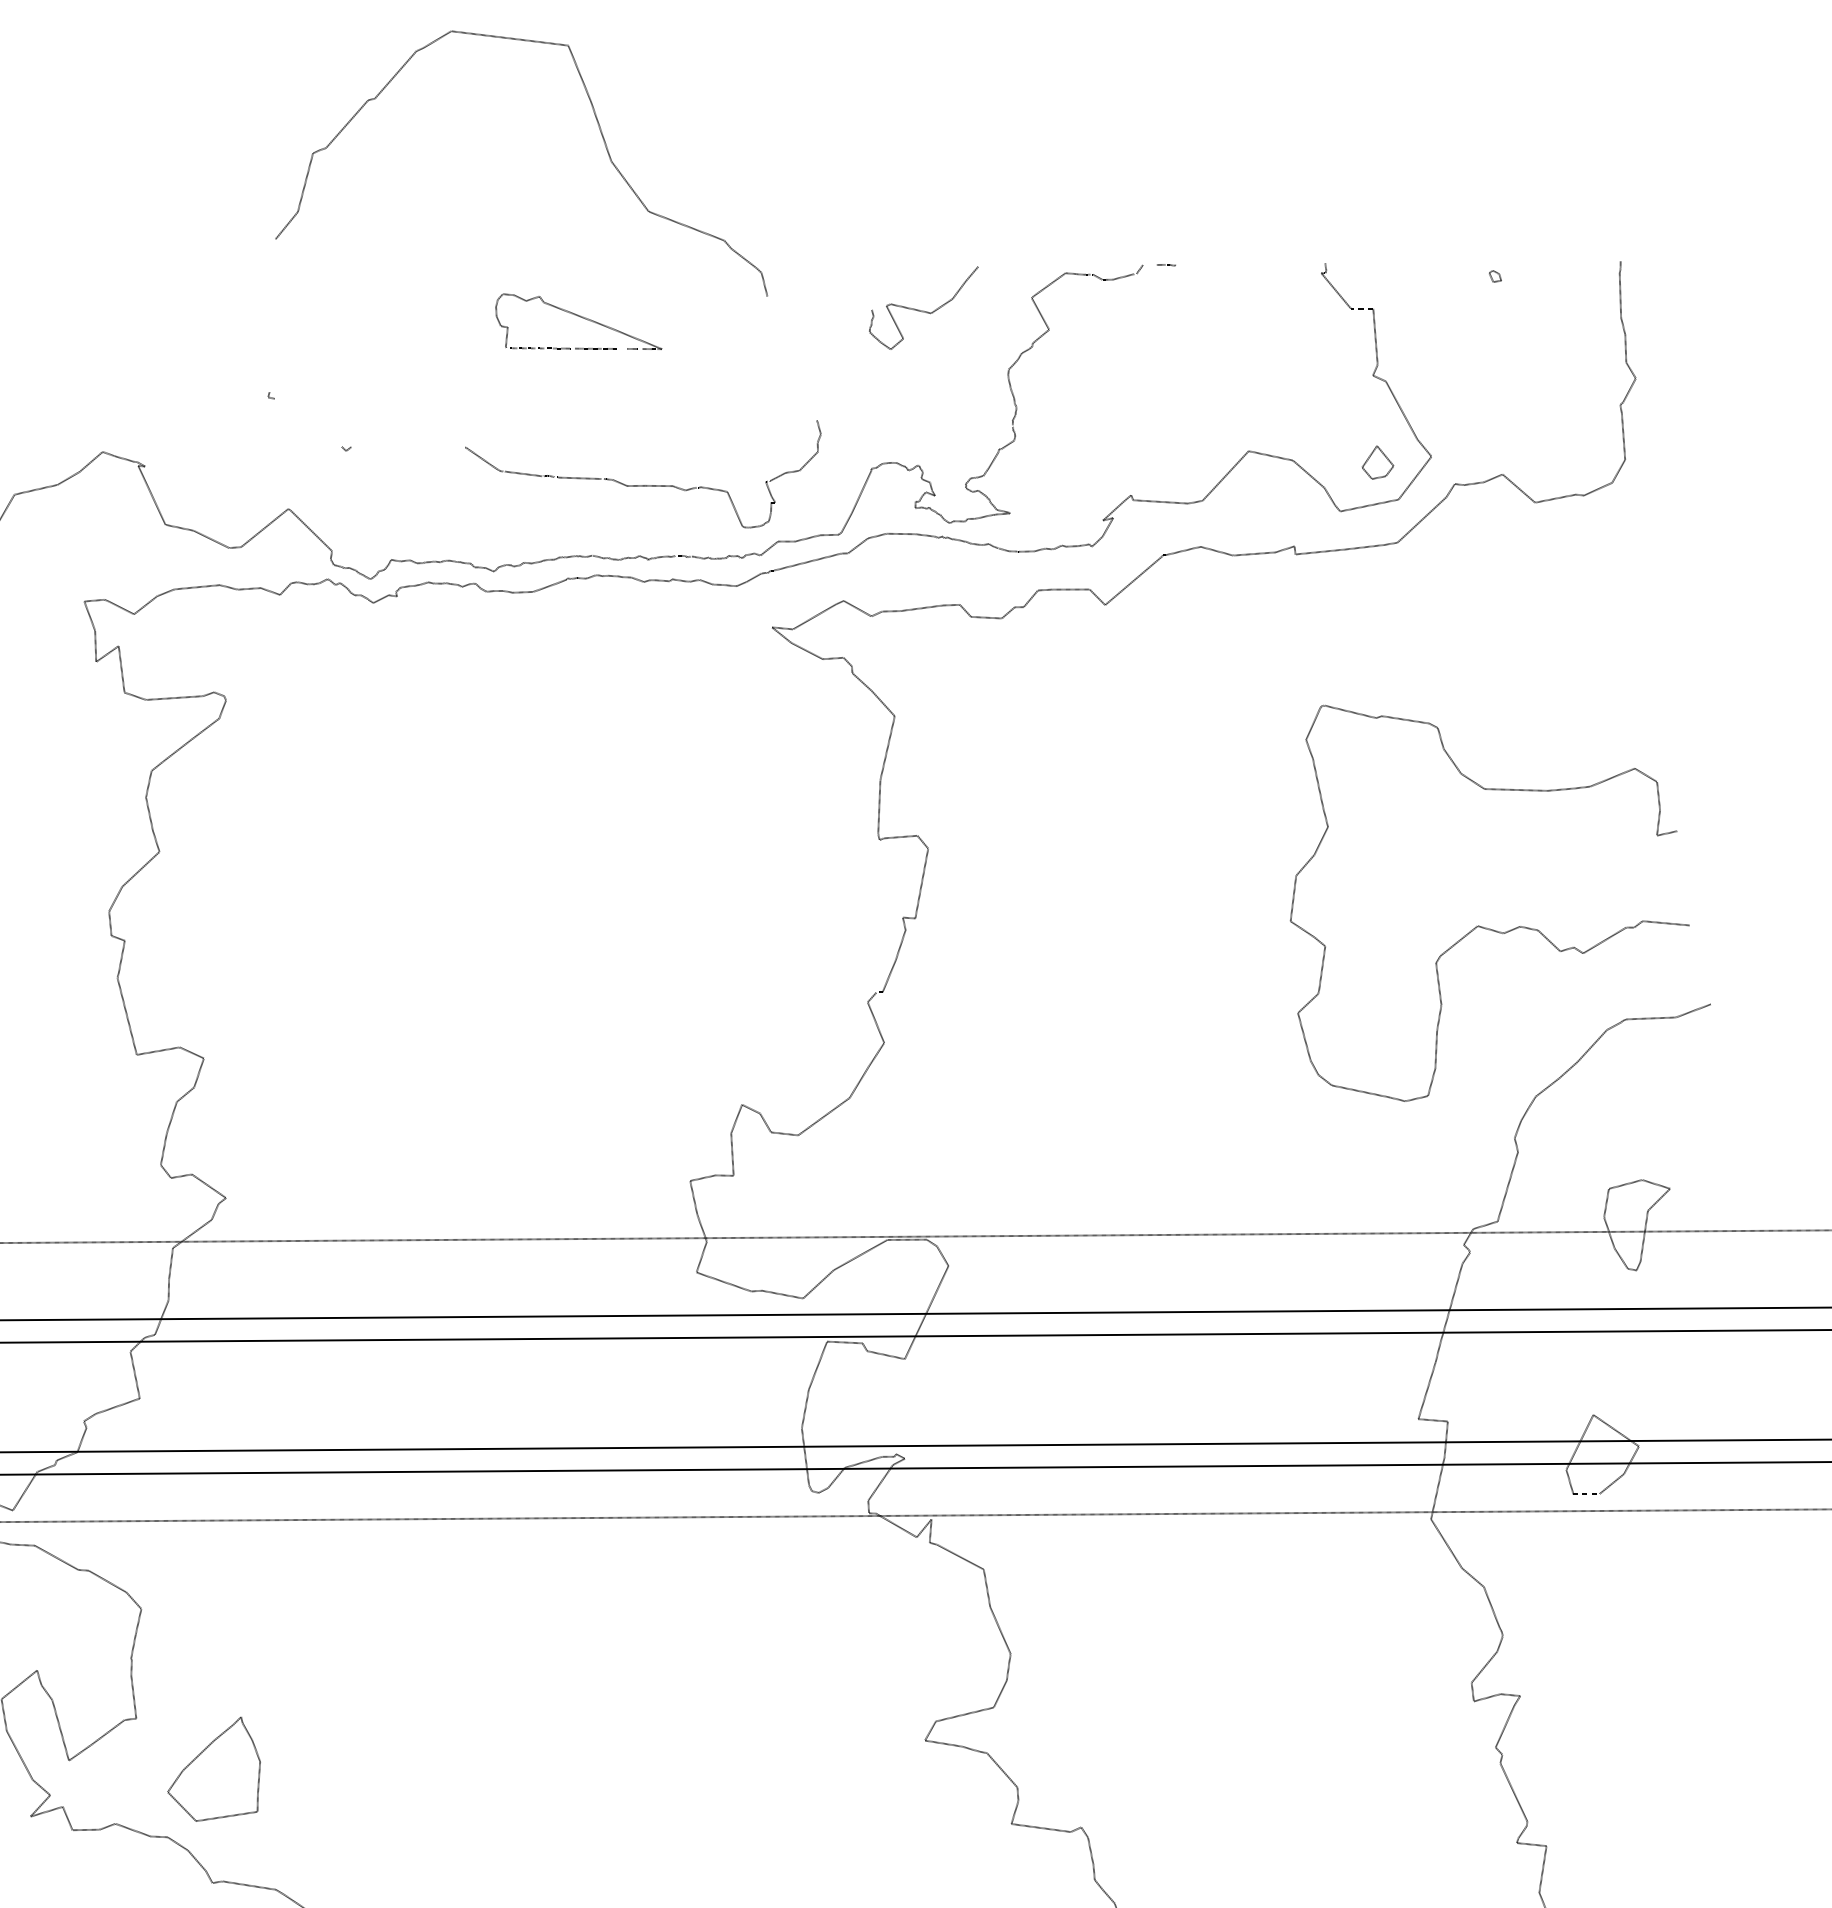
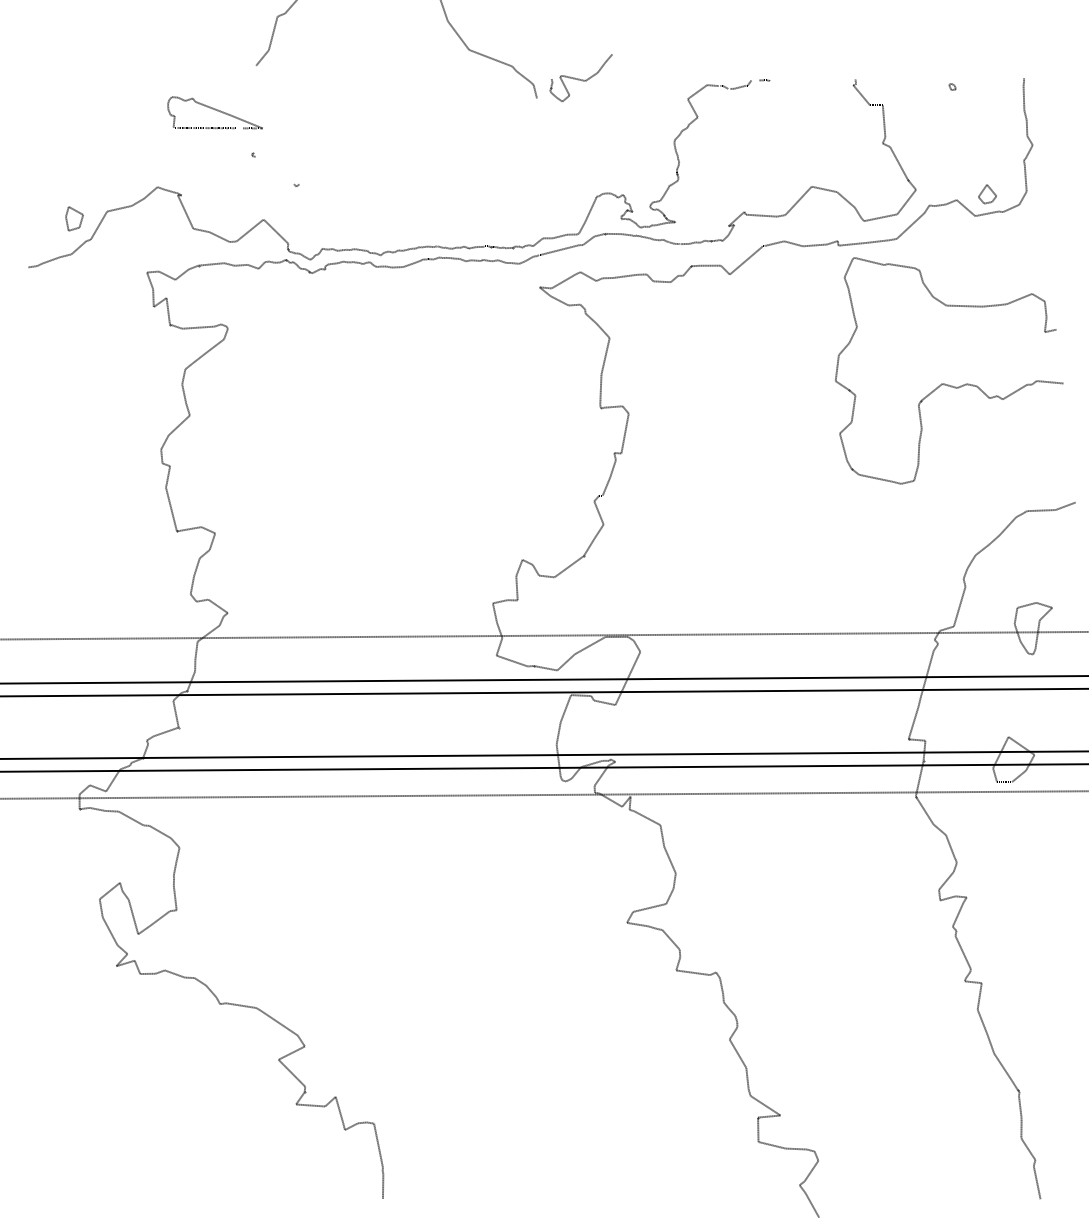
curve: (920, 308) -> (579, 78), moved
curve: (577, 317) -> (214, 110), moved
part: (1377, 463) -> (987, 194), moved
curve: (643, 484) -> (466, 205), removed
curve: (1483, 925) -> (945, 383), moved
part: (214, 1769) -> (221, 939), removed

